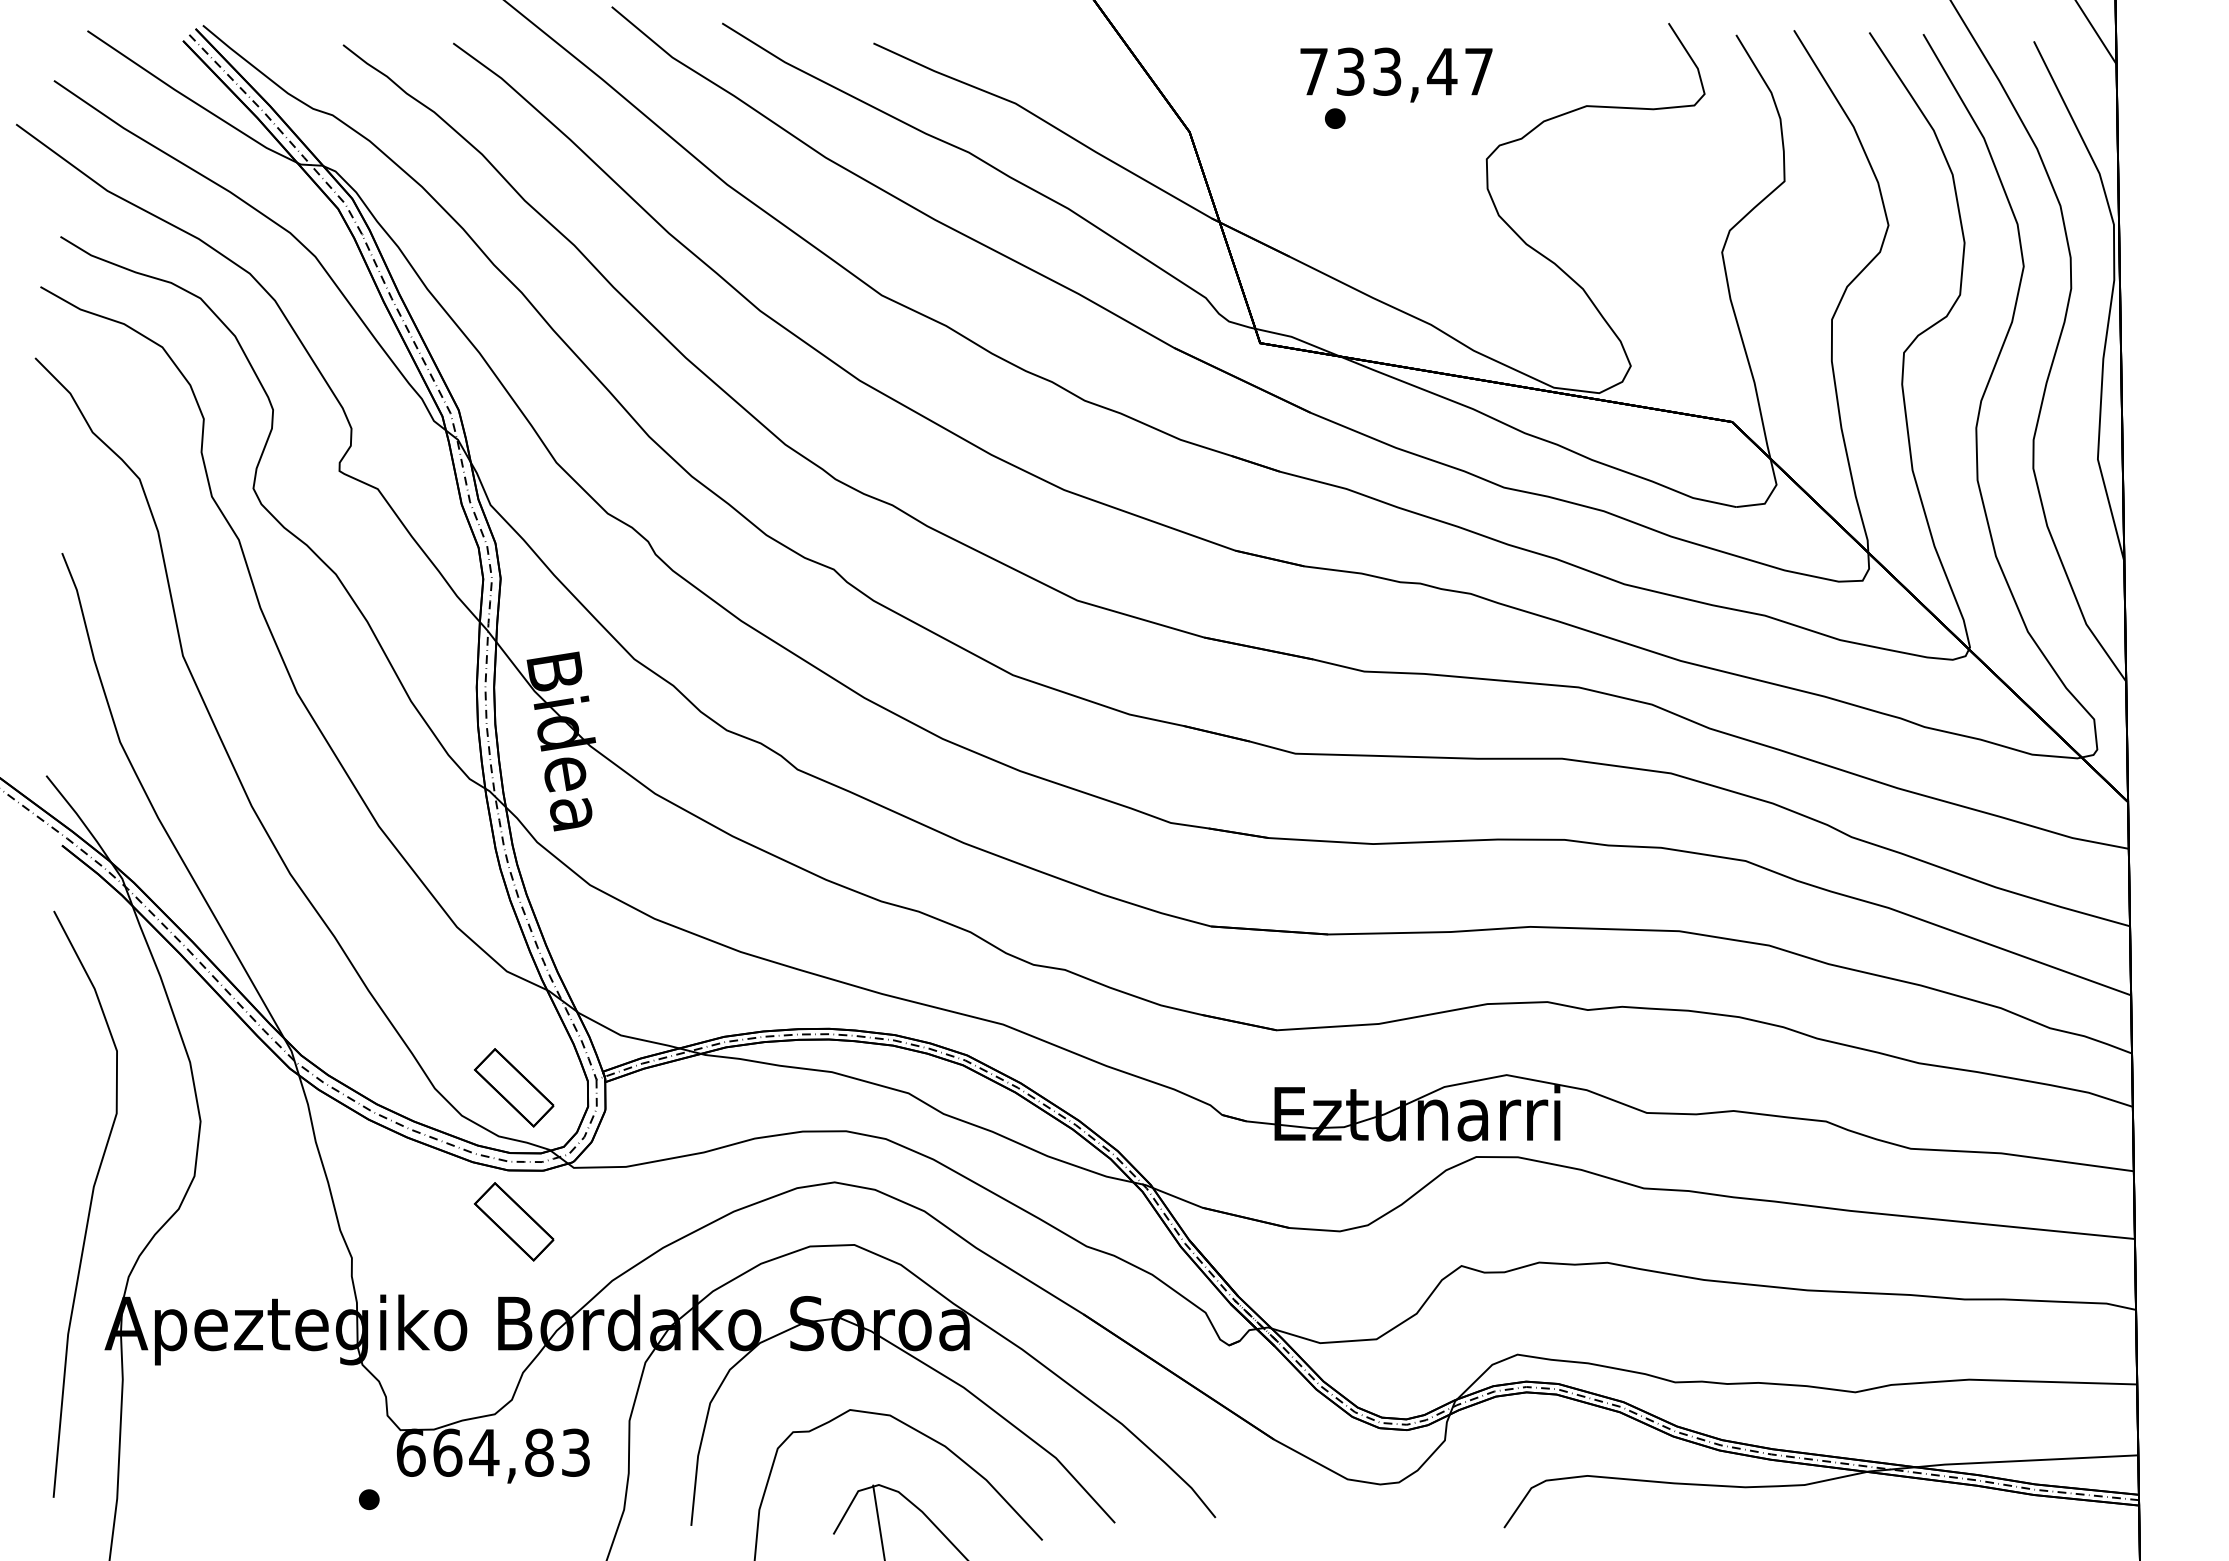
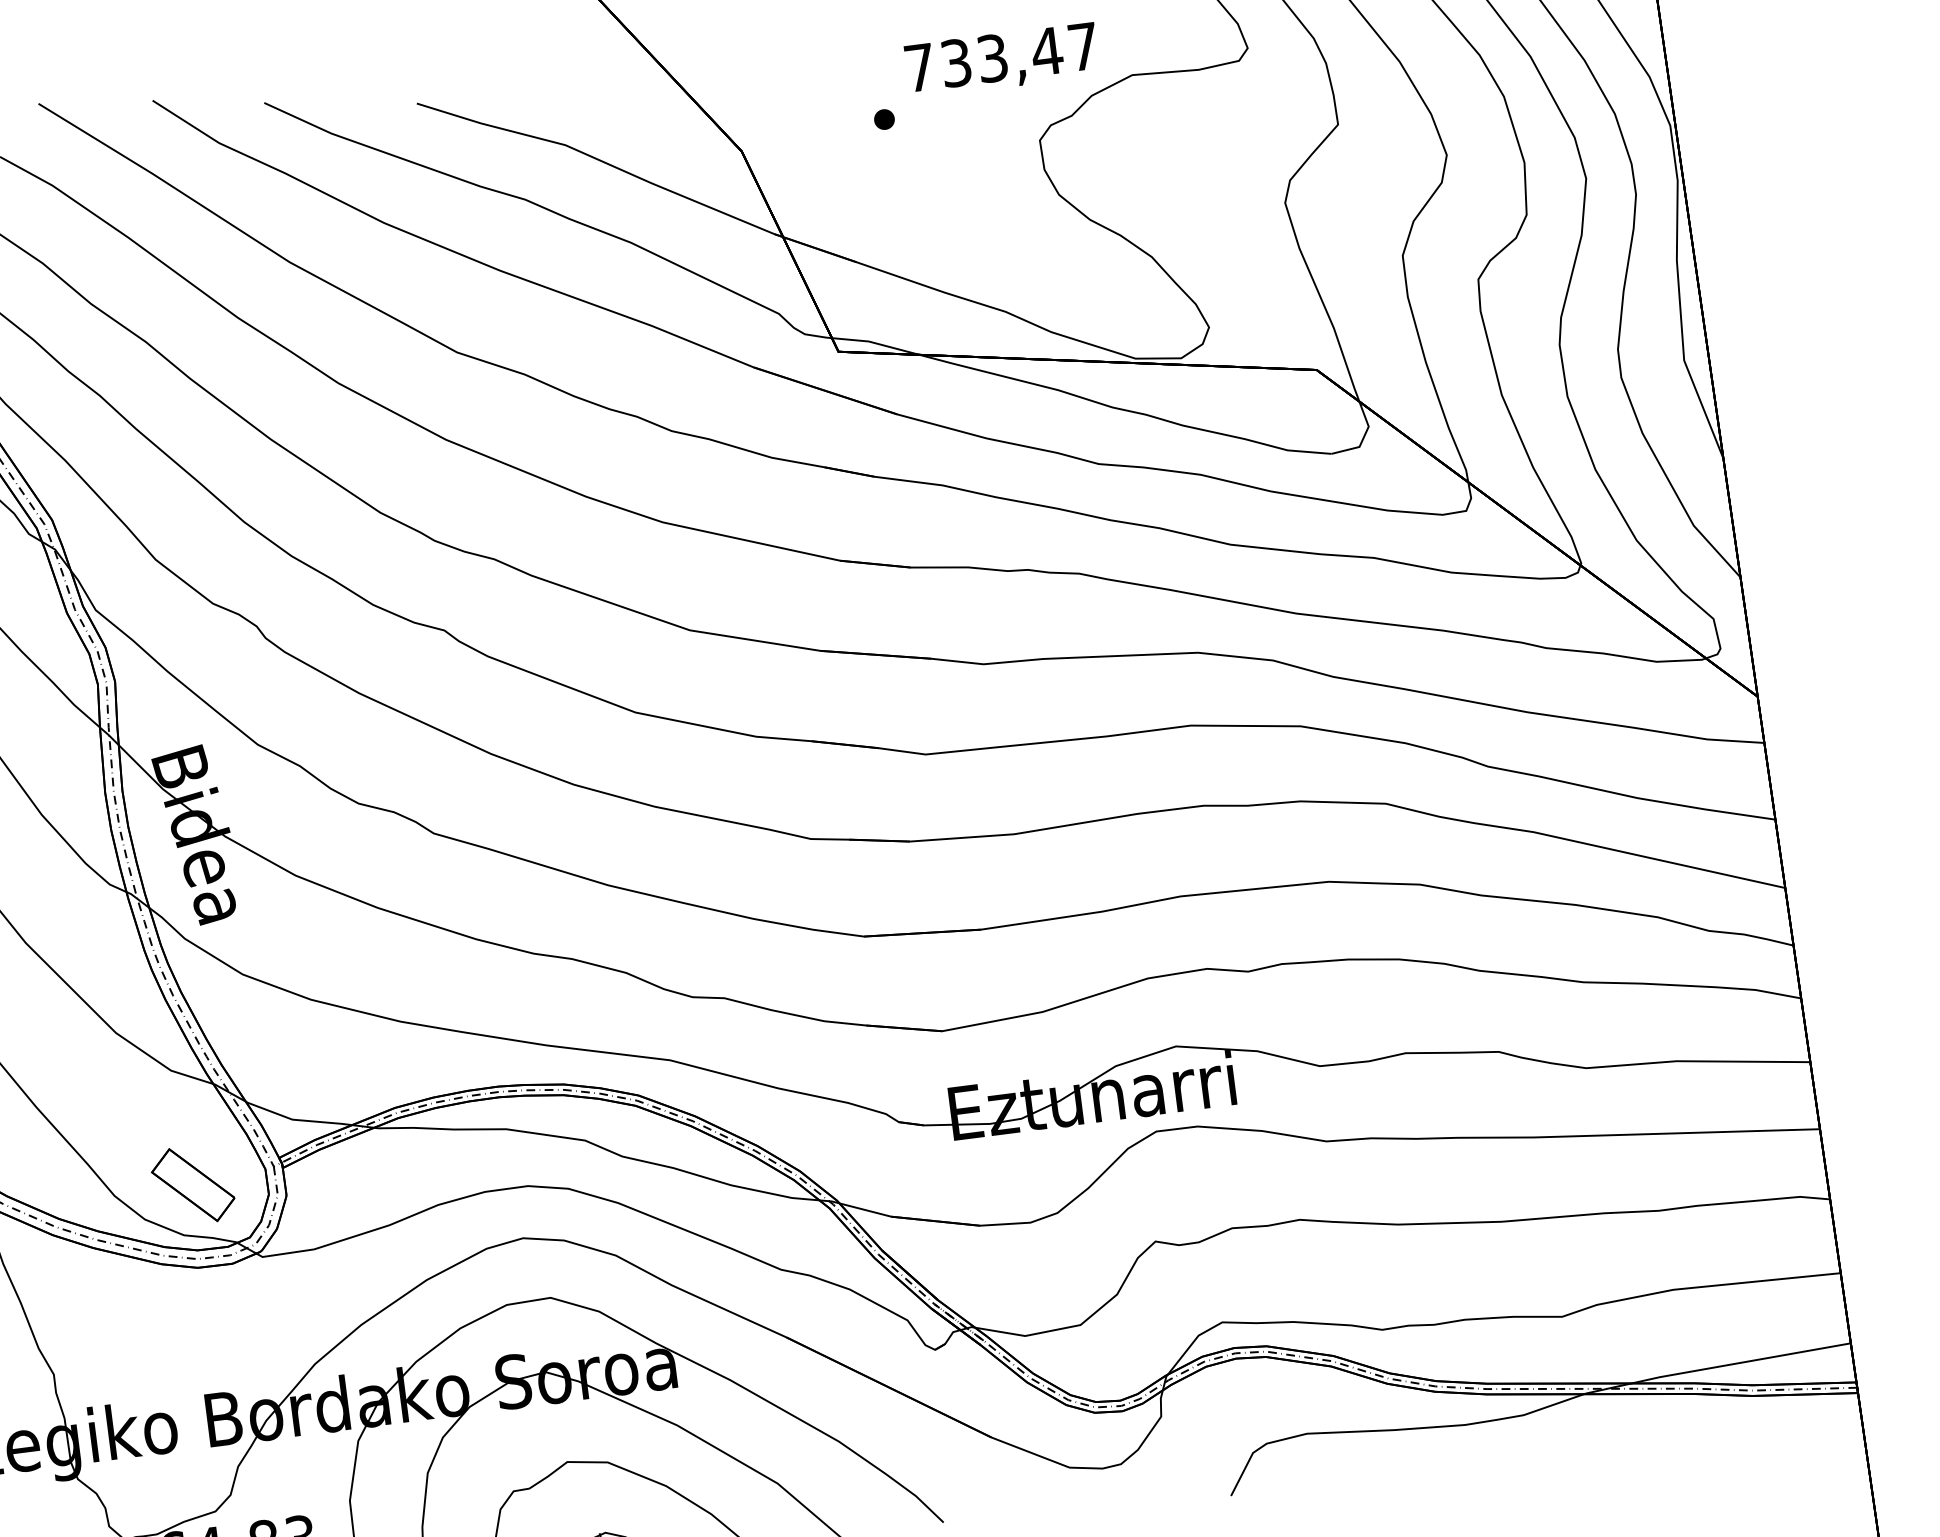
text: (1396, 74) -> (1002, 59), moved
part: (514, 1221) -> (210, 1317), removed

